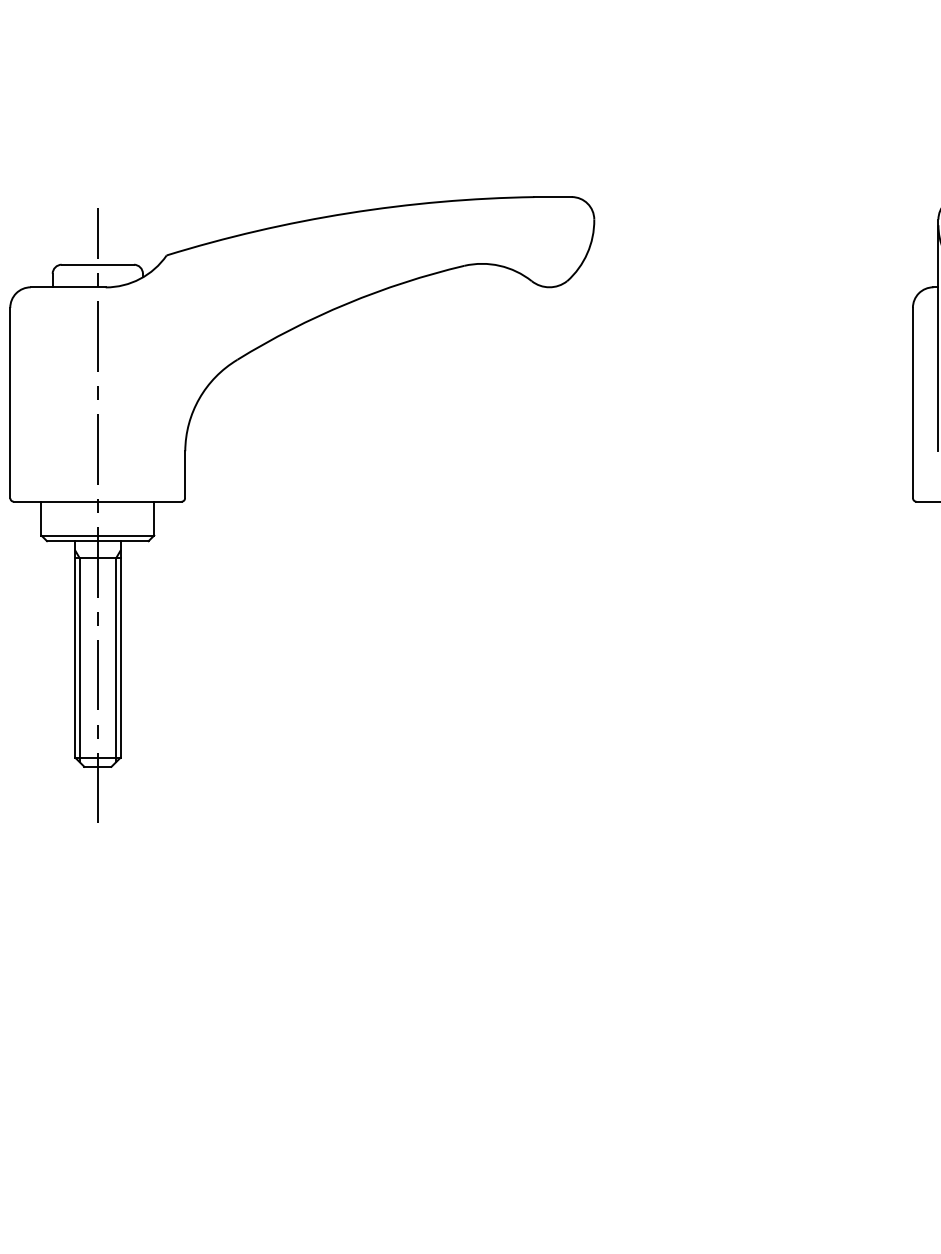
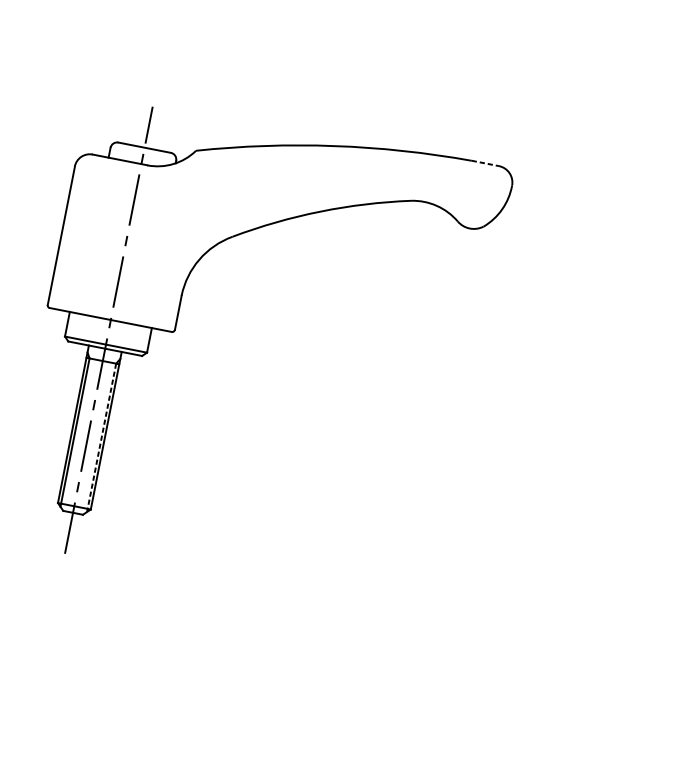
line: (553, 197) -> (485, 163), solid -> dashed
line: (116, 660) -> (101, 438), solid -> dashed

